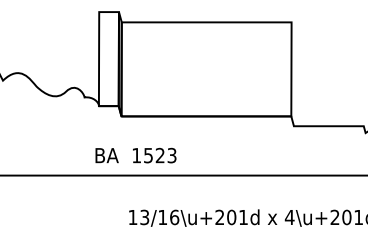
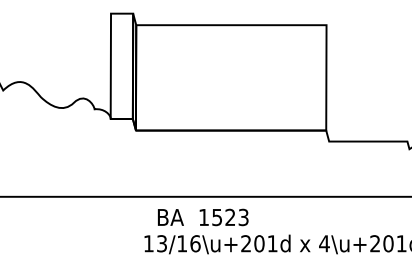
text: (136, 155) -> (203, 217), moved

